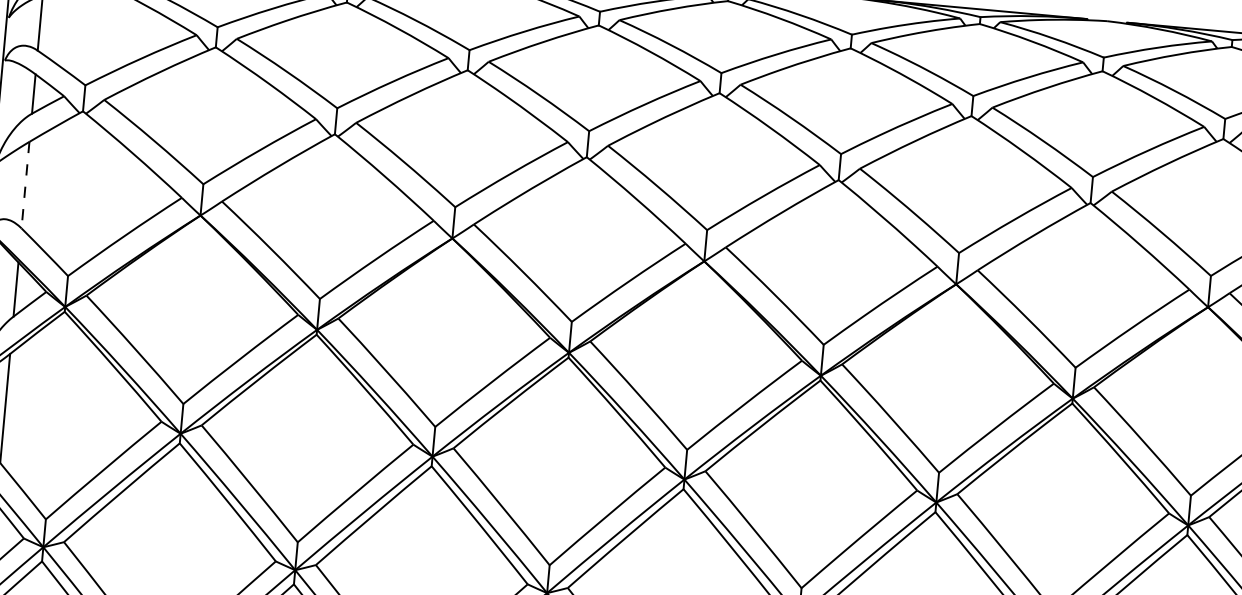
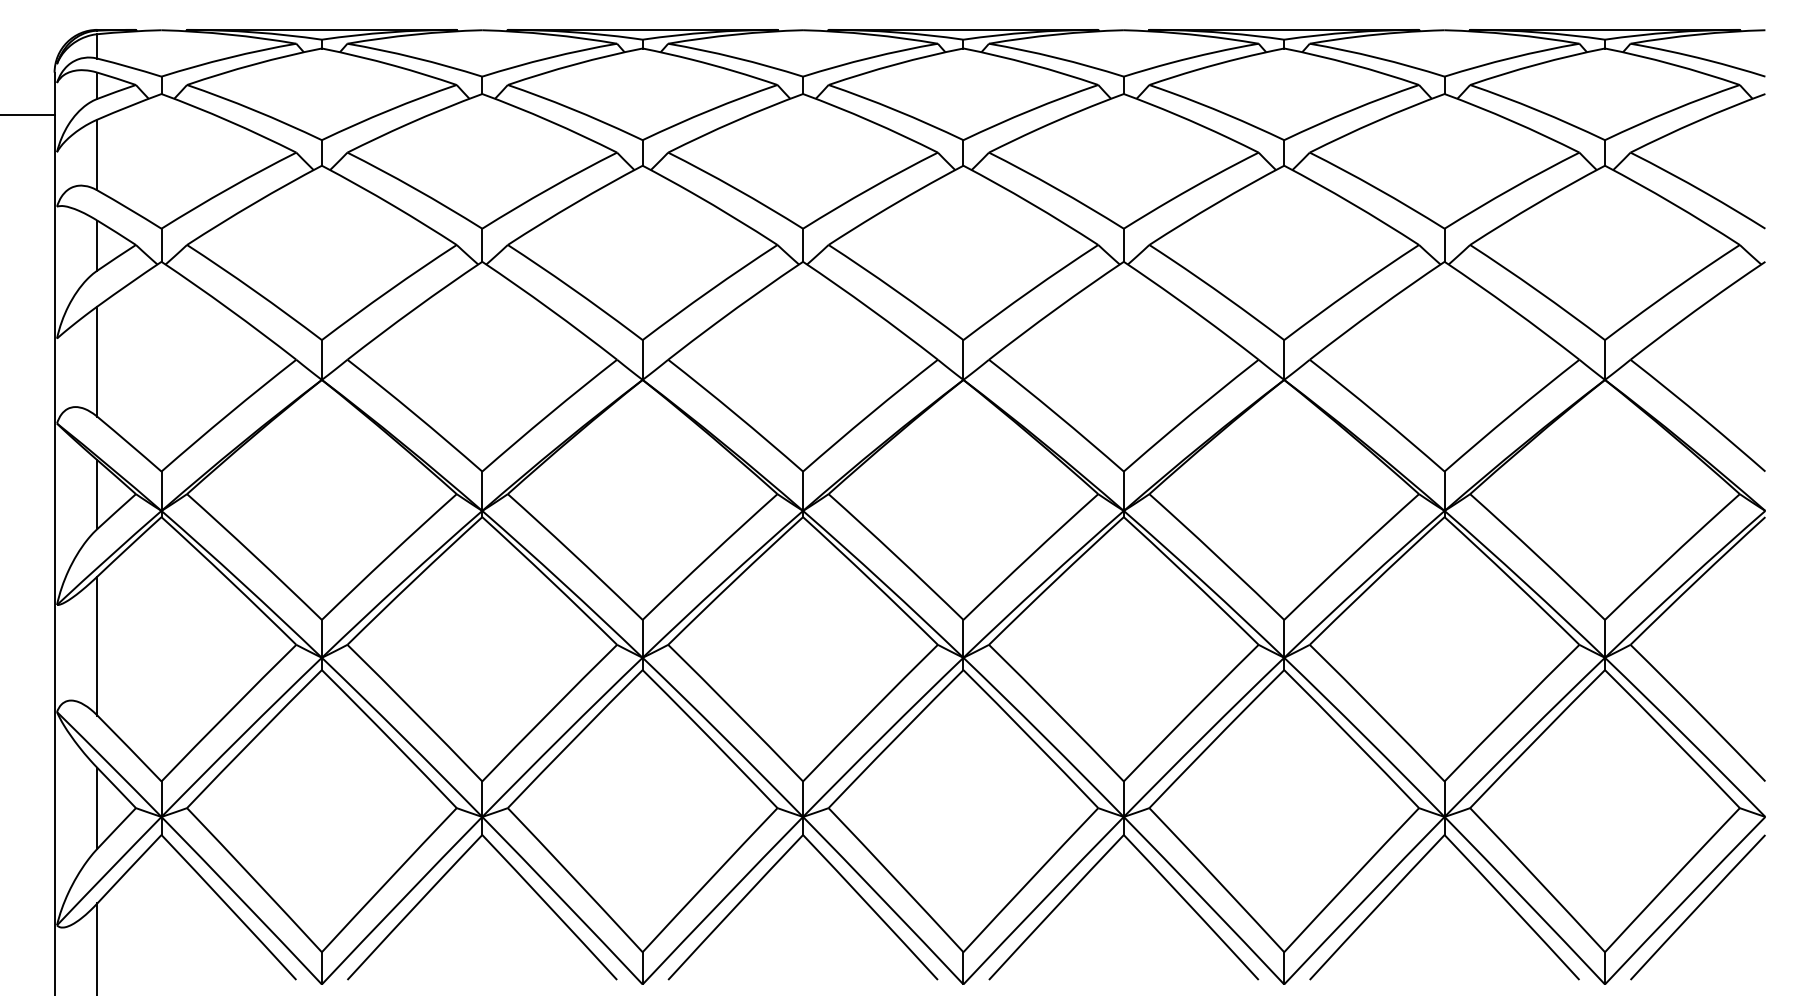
line: (25, 185) -> (97, 362), dashed -> solid

